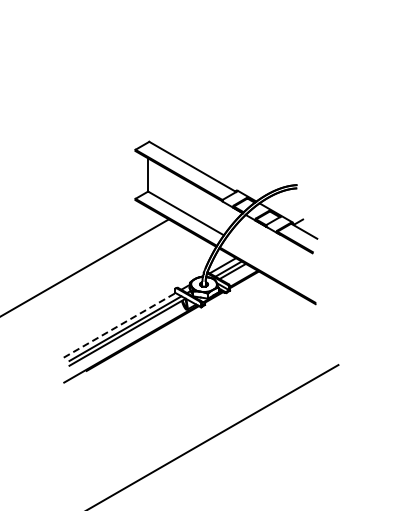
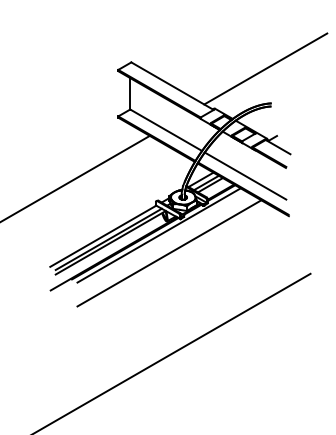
line: (291, 148) -> (266, 68), added
line: (269, 261) -> (245, 175), added
line: (178, 324) -> (159, 235), added
line: (119, 325) -> (103, 236), dashed -> solid
line: (189, 343) -> (169, 253), added

